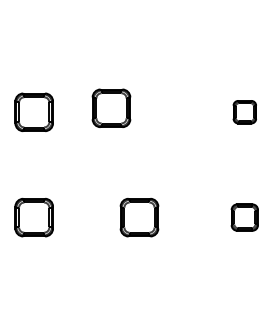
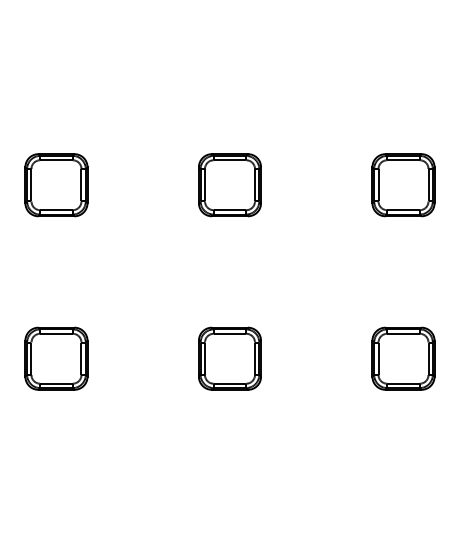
part: (111, 107) -> (230, 183), moved
part: (244, 111) -> (403, 183), size x1.67
part: (244, 217) -> (403, 358), size x1.43

